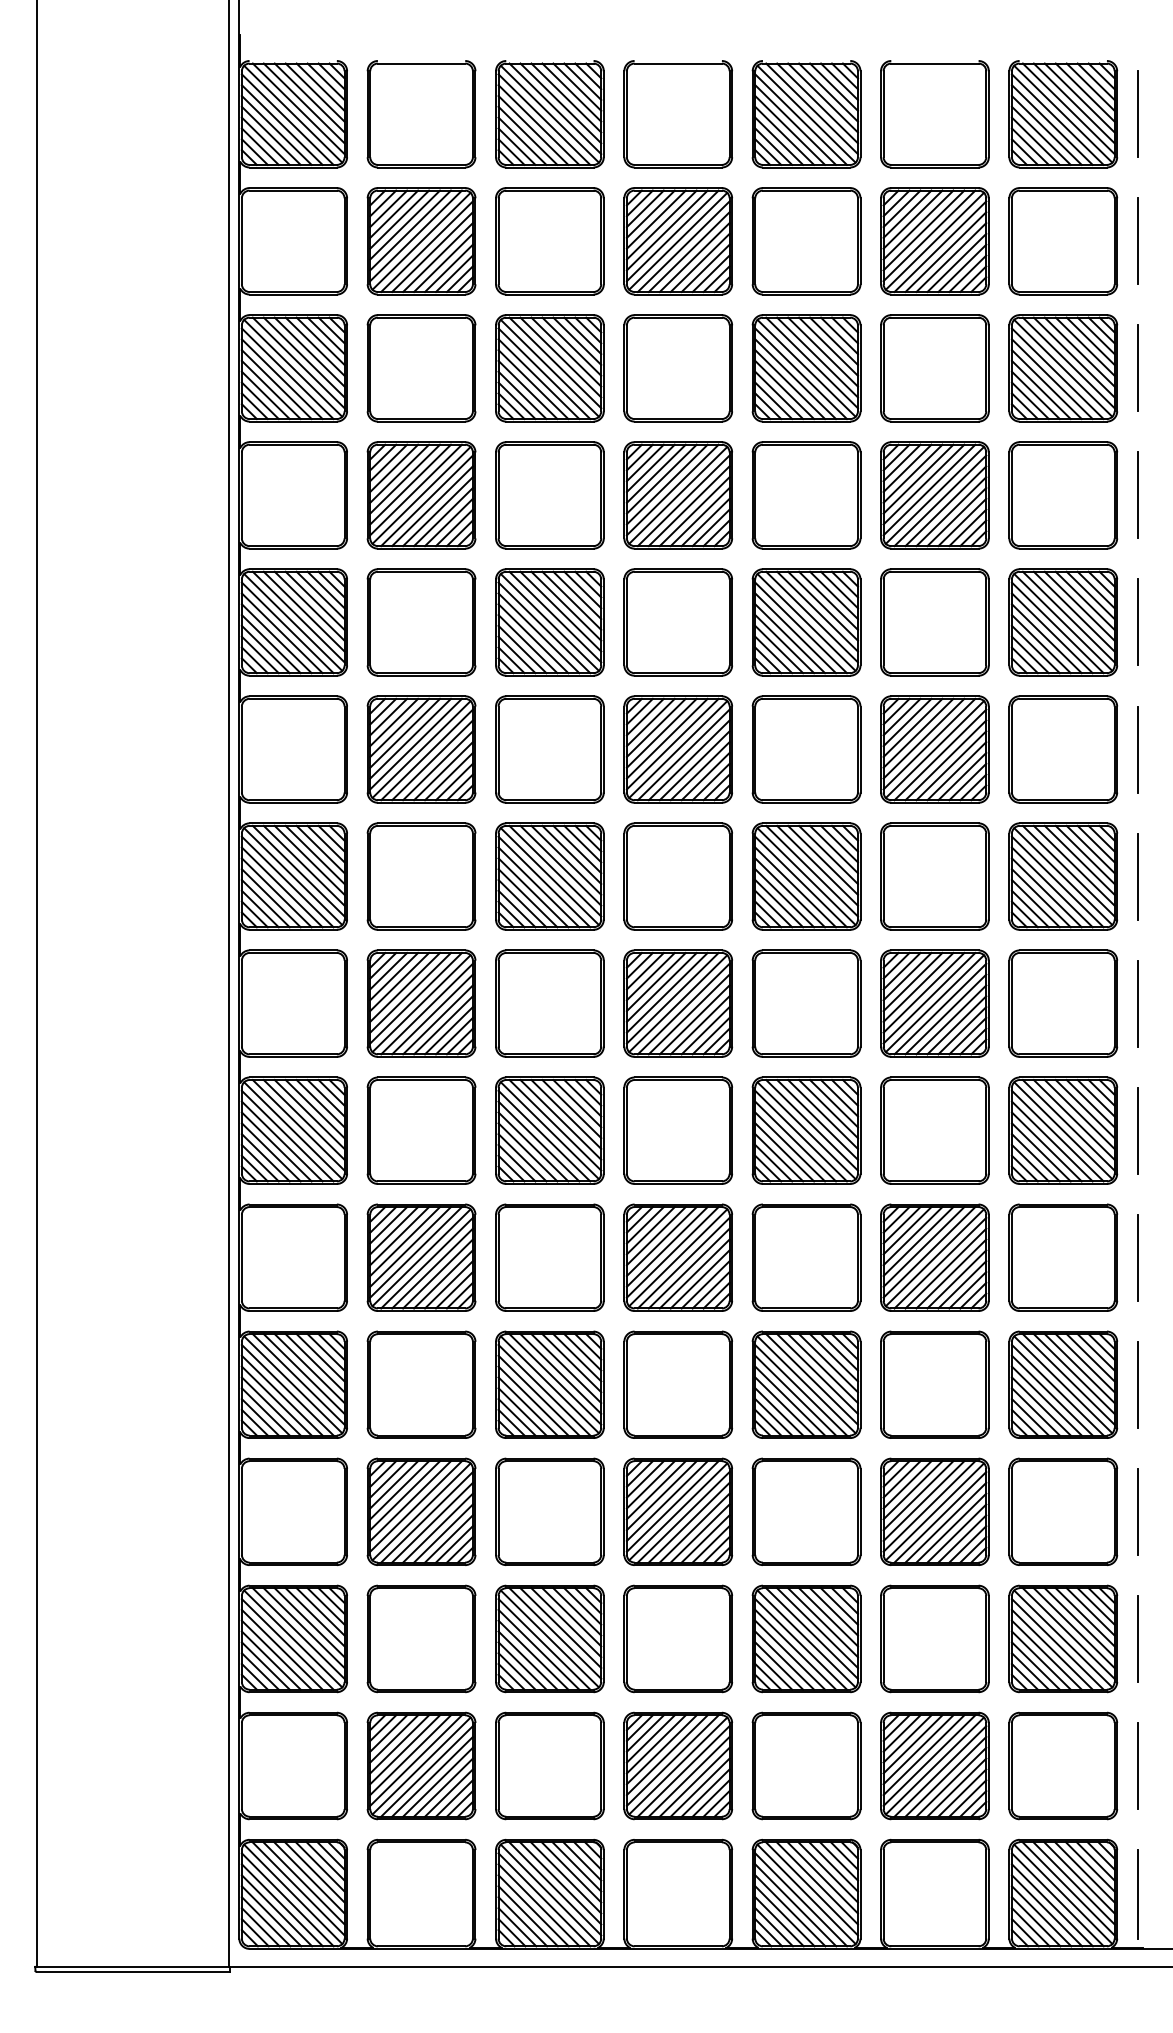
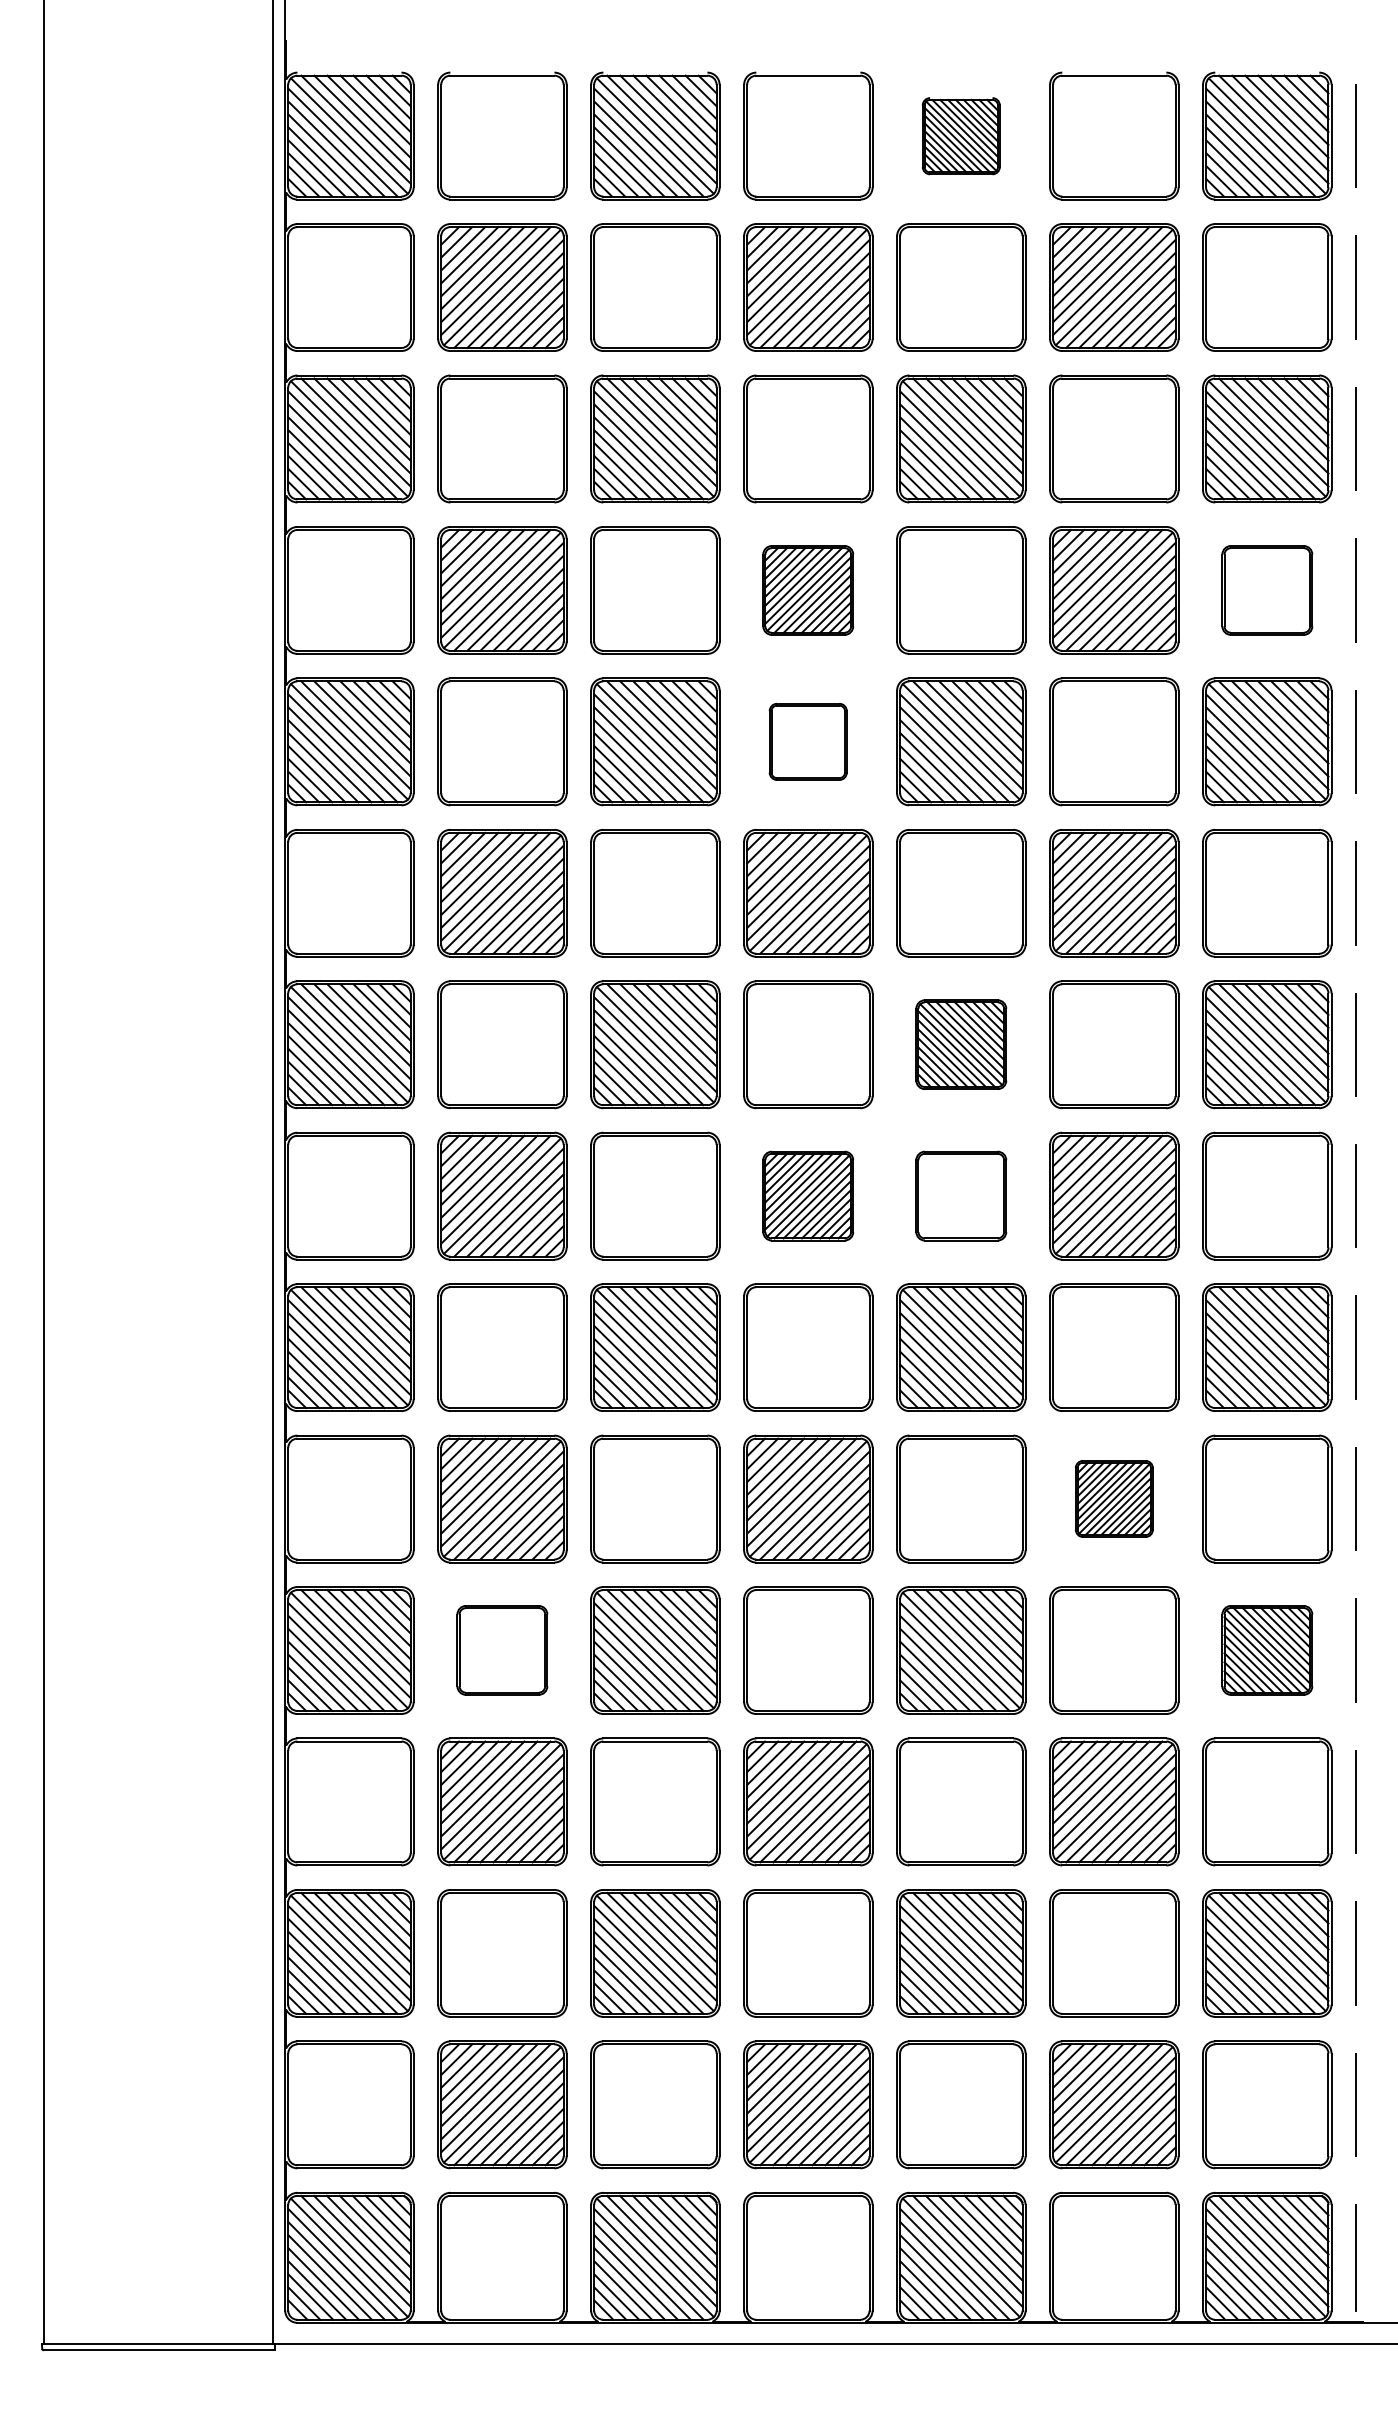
part: (806, 114) -> (961, 136), size x0.6
part: (677, 495) -> (807, 590), size x0.7
part: (1063, 495) -> (1267, 590), size x0.7
part: (677, 622) -> (807, 741), size x0.6
part: (806, 876) -> (961, 1044), size x0.7
part: (677, 1003) -> (807, 1196), size x0.7
part: (806, 1003) -> (961, 1196), size x0.7
part: (934, 1257) -> (1113, 1498), size x0.6
part: (421, 1384) -> (502, 1650), size x0.7
part: (1063, 1384) -> (1267, 1650), size x0.7

